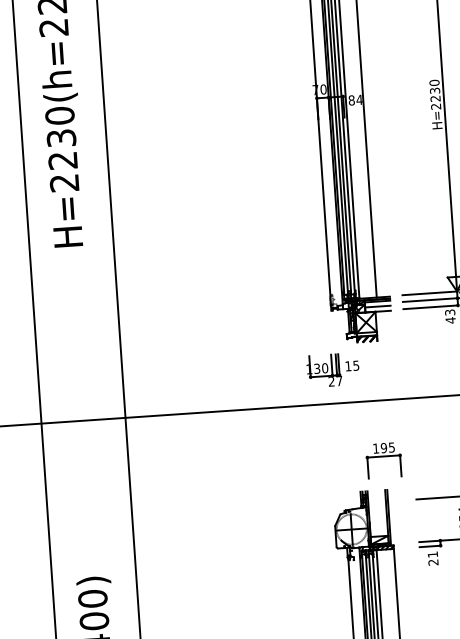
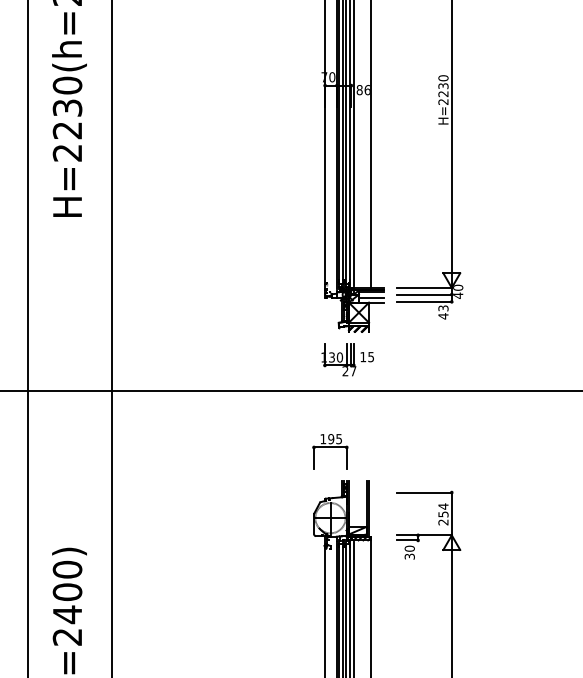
text: (358, 100) -> (366, 90), 84 -> 86
part: (332, 369) -> (347, 359), moved
part: (384, 460) -> (330, 451), moved
text: (432, 558) -> (409, 552), 21 -> 30

